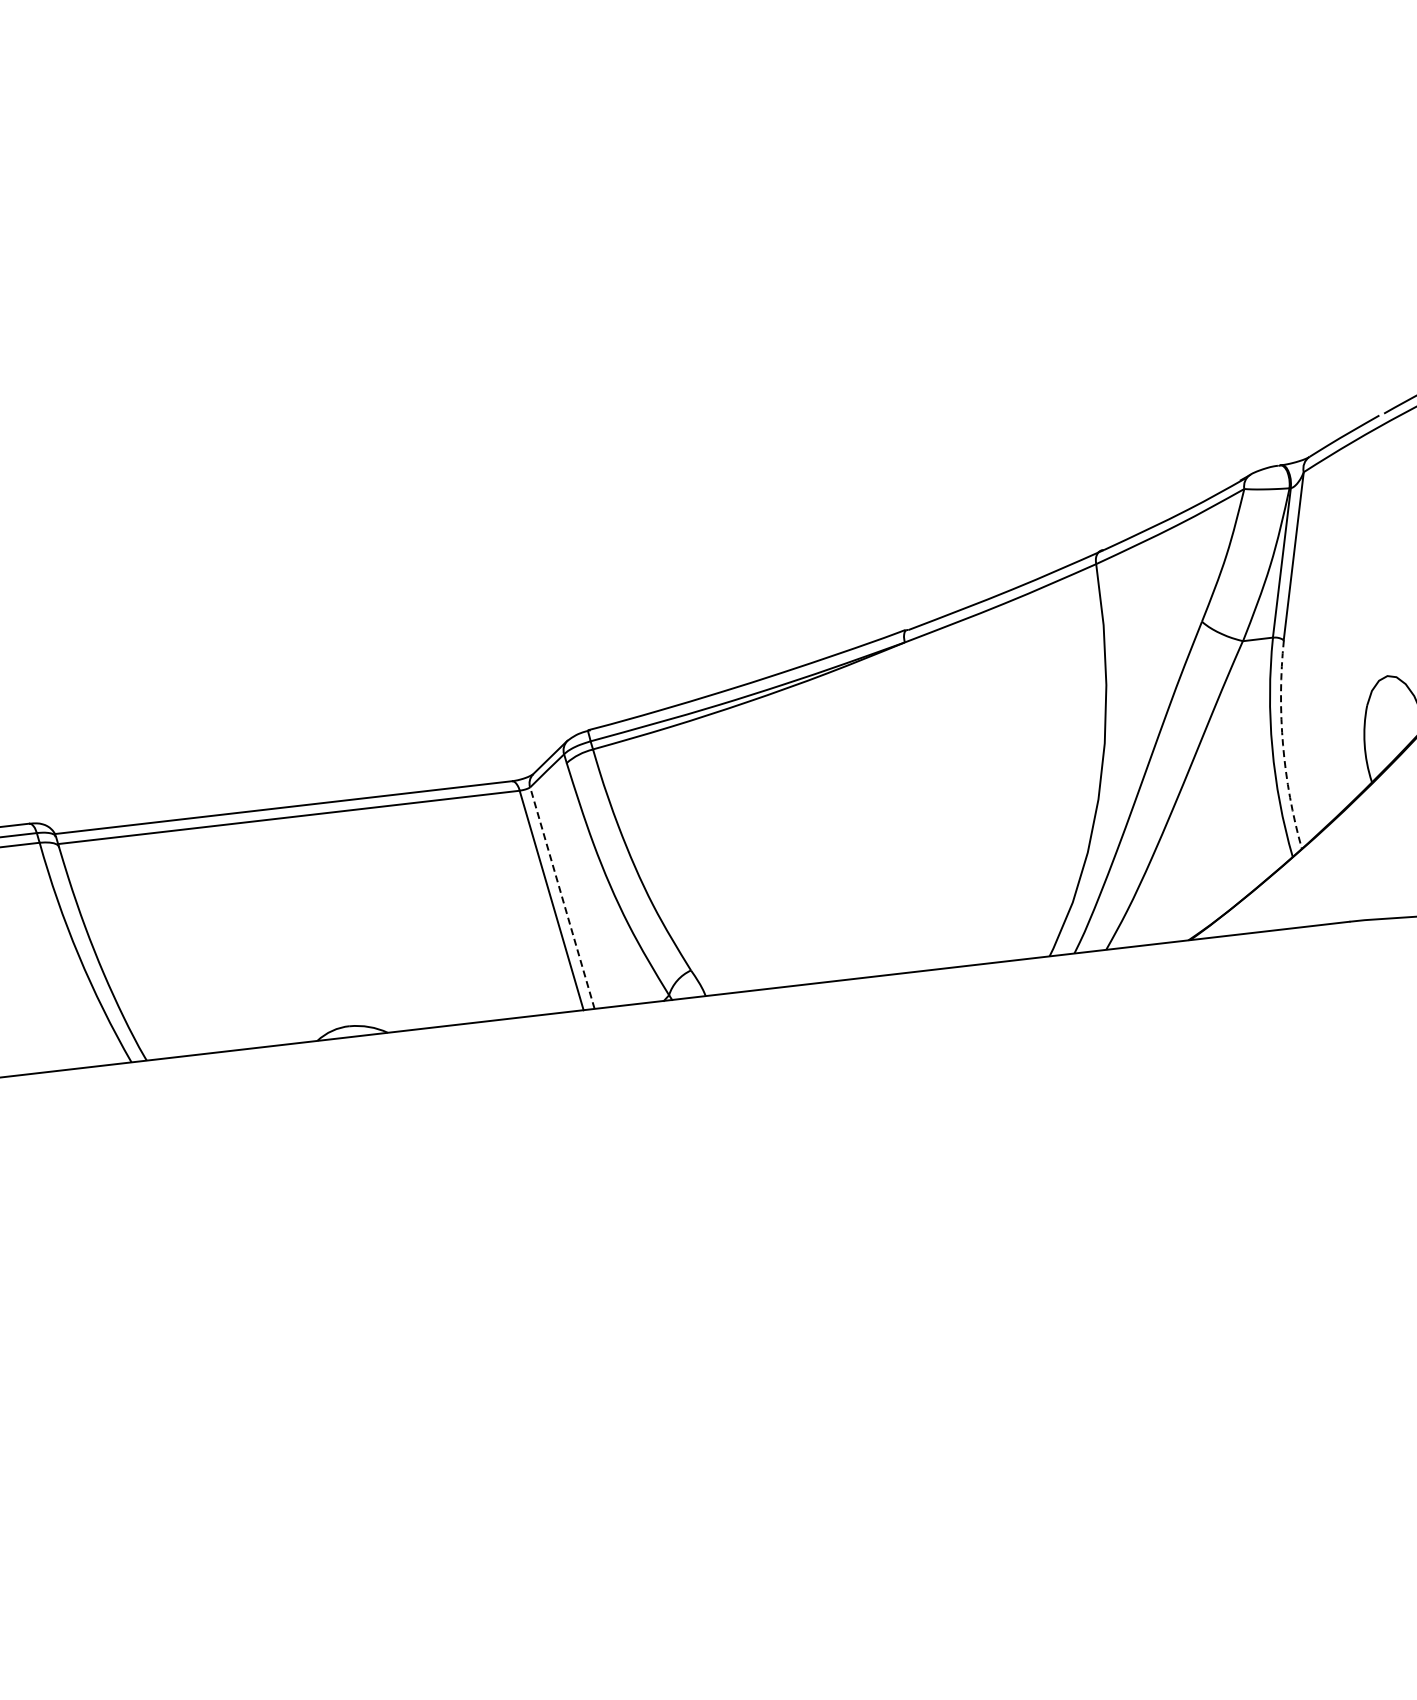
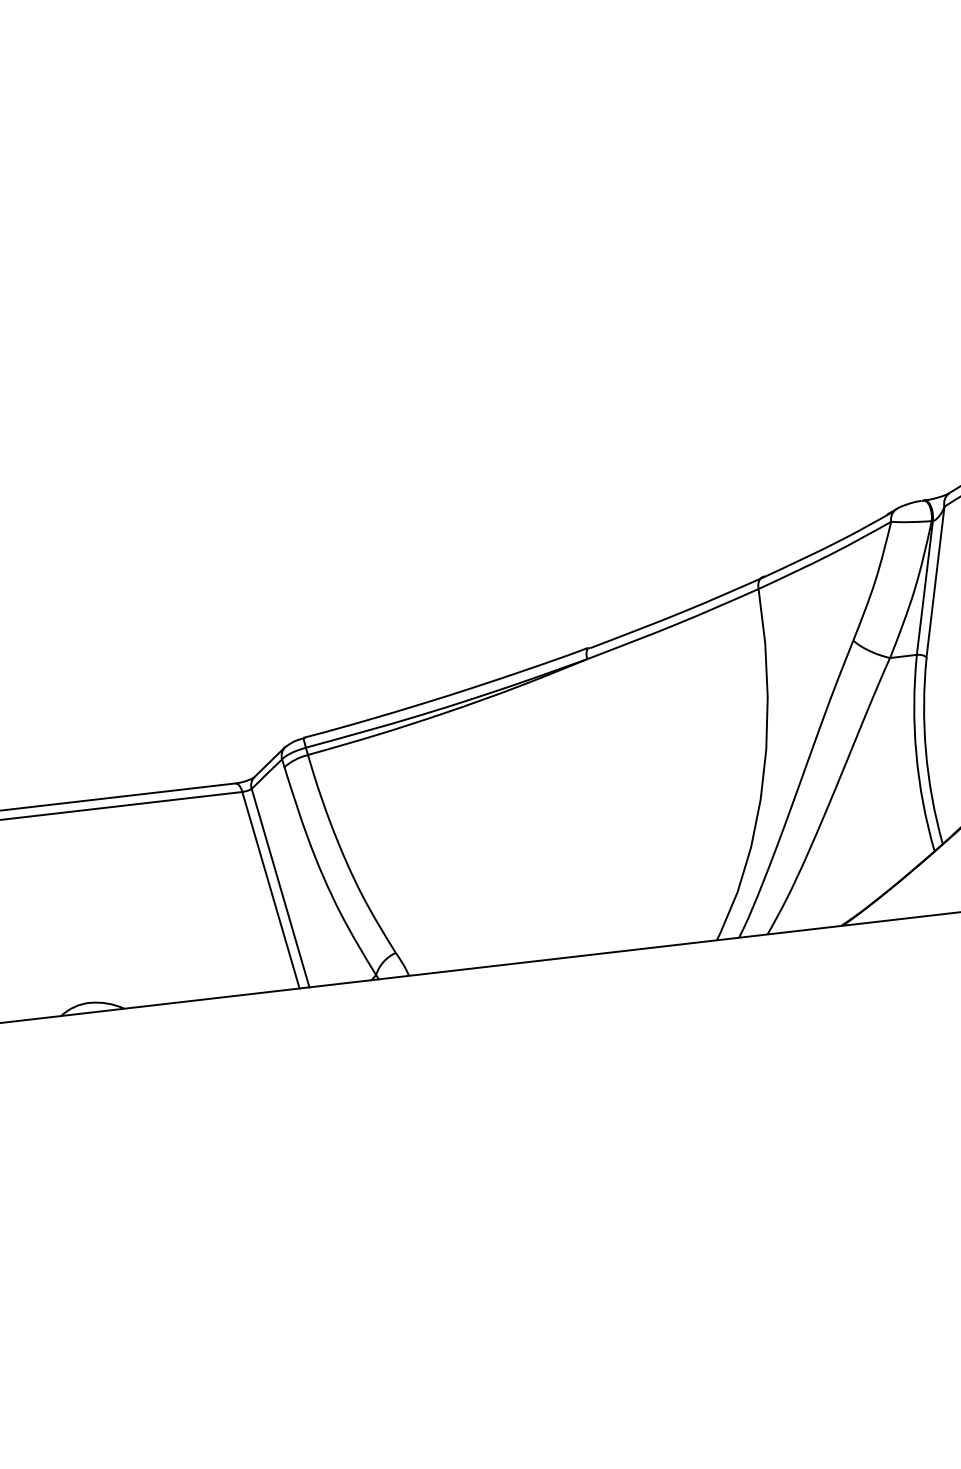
arc: (1283, 745) -> (926, 751), dashed -> solid
line: (562, 897) -> (280, 887), dashed -> solid

